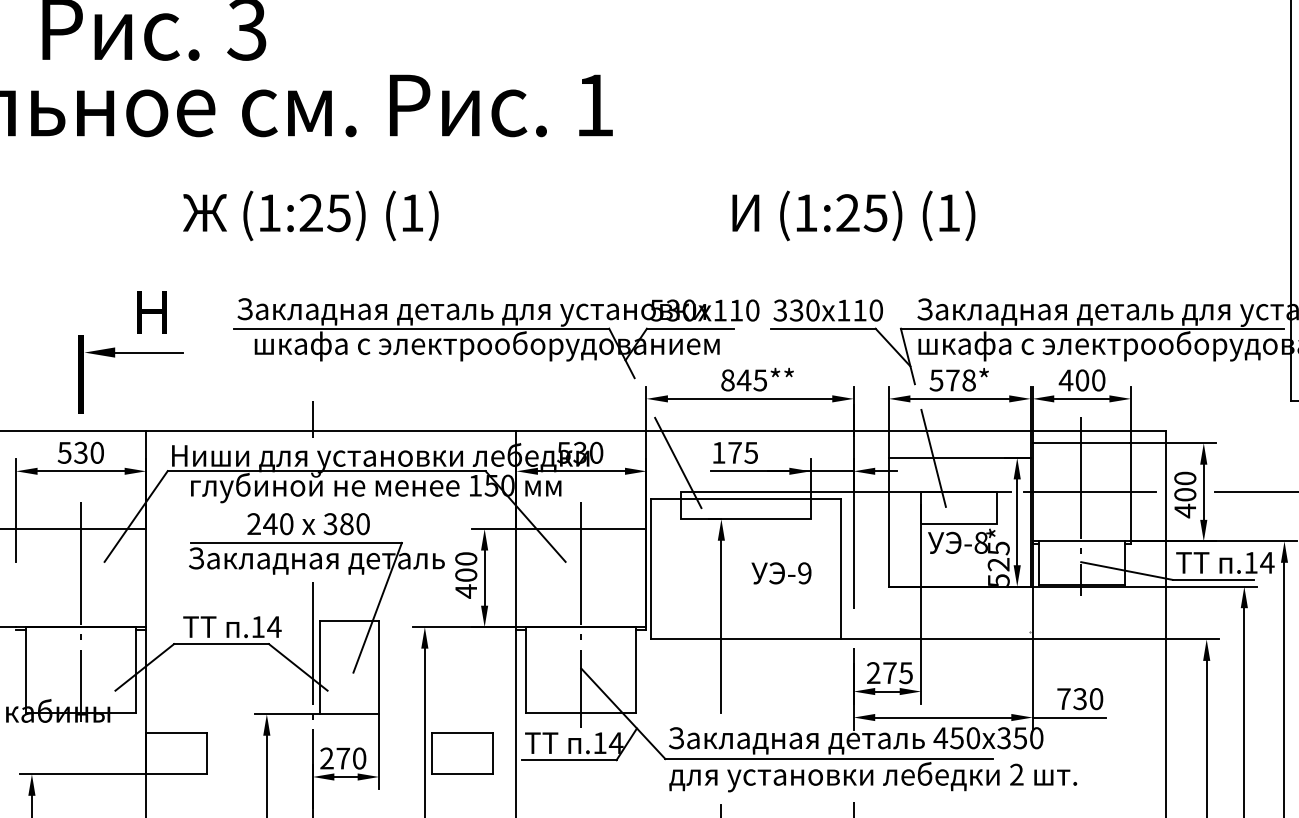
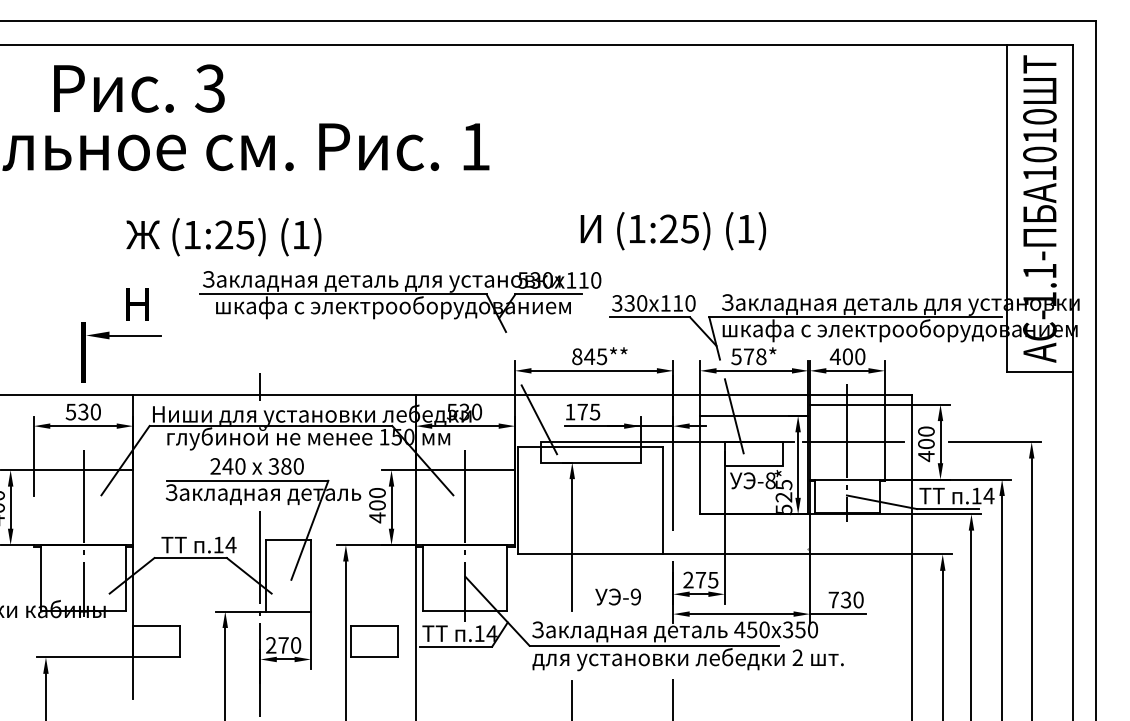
text: (310, 216) -> (223, 237), moved
part: (496, 338) -> (400, 301), moved
text: (780, 572) -> (617, 596), moved

